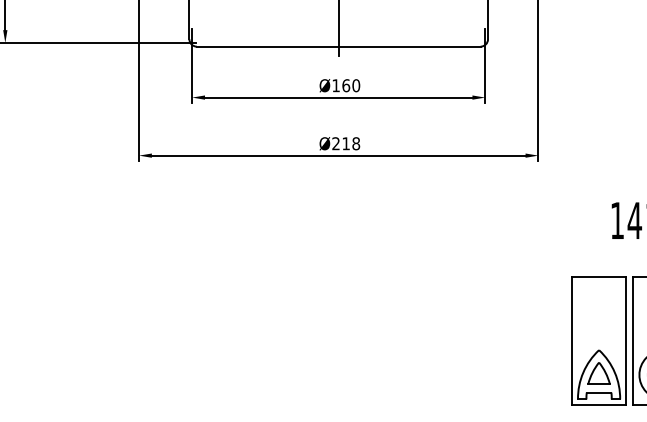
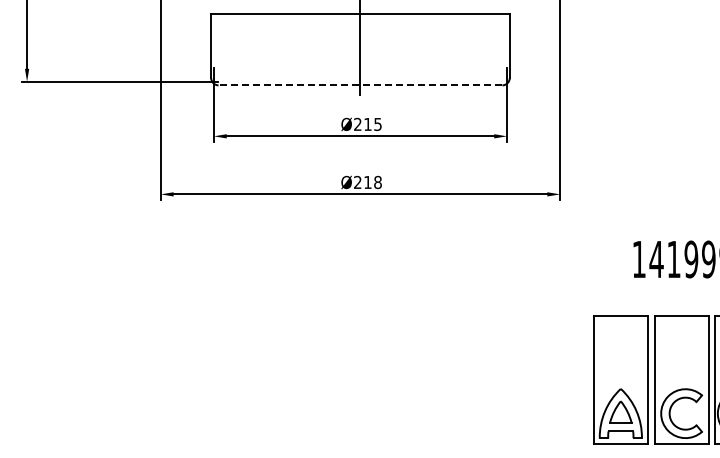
line: (338, 46) -> (360, 85), solid -> dashed
text: (345, 84) -> (367, 123), Ø160 -> Ø215

